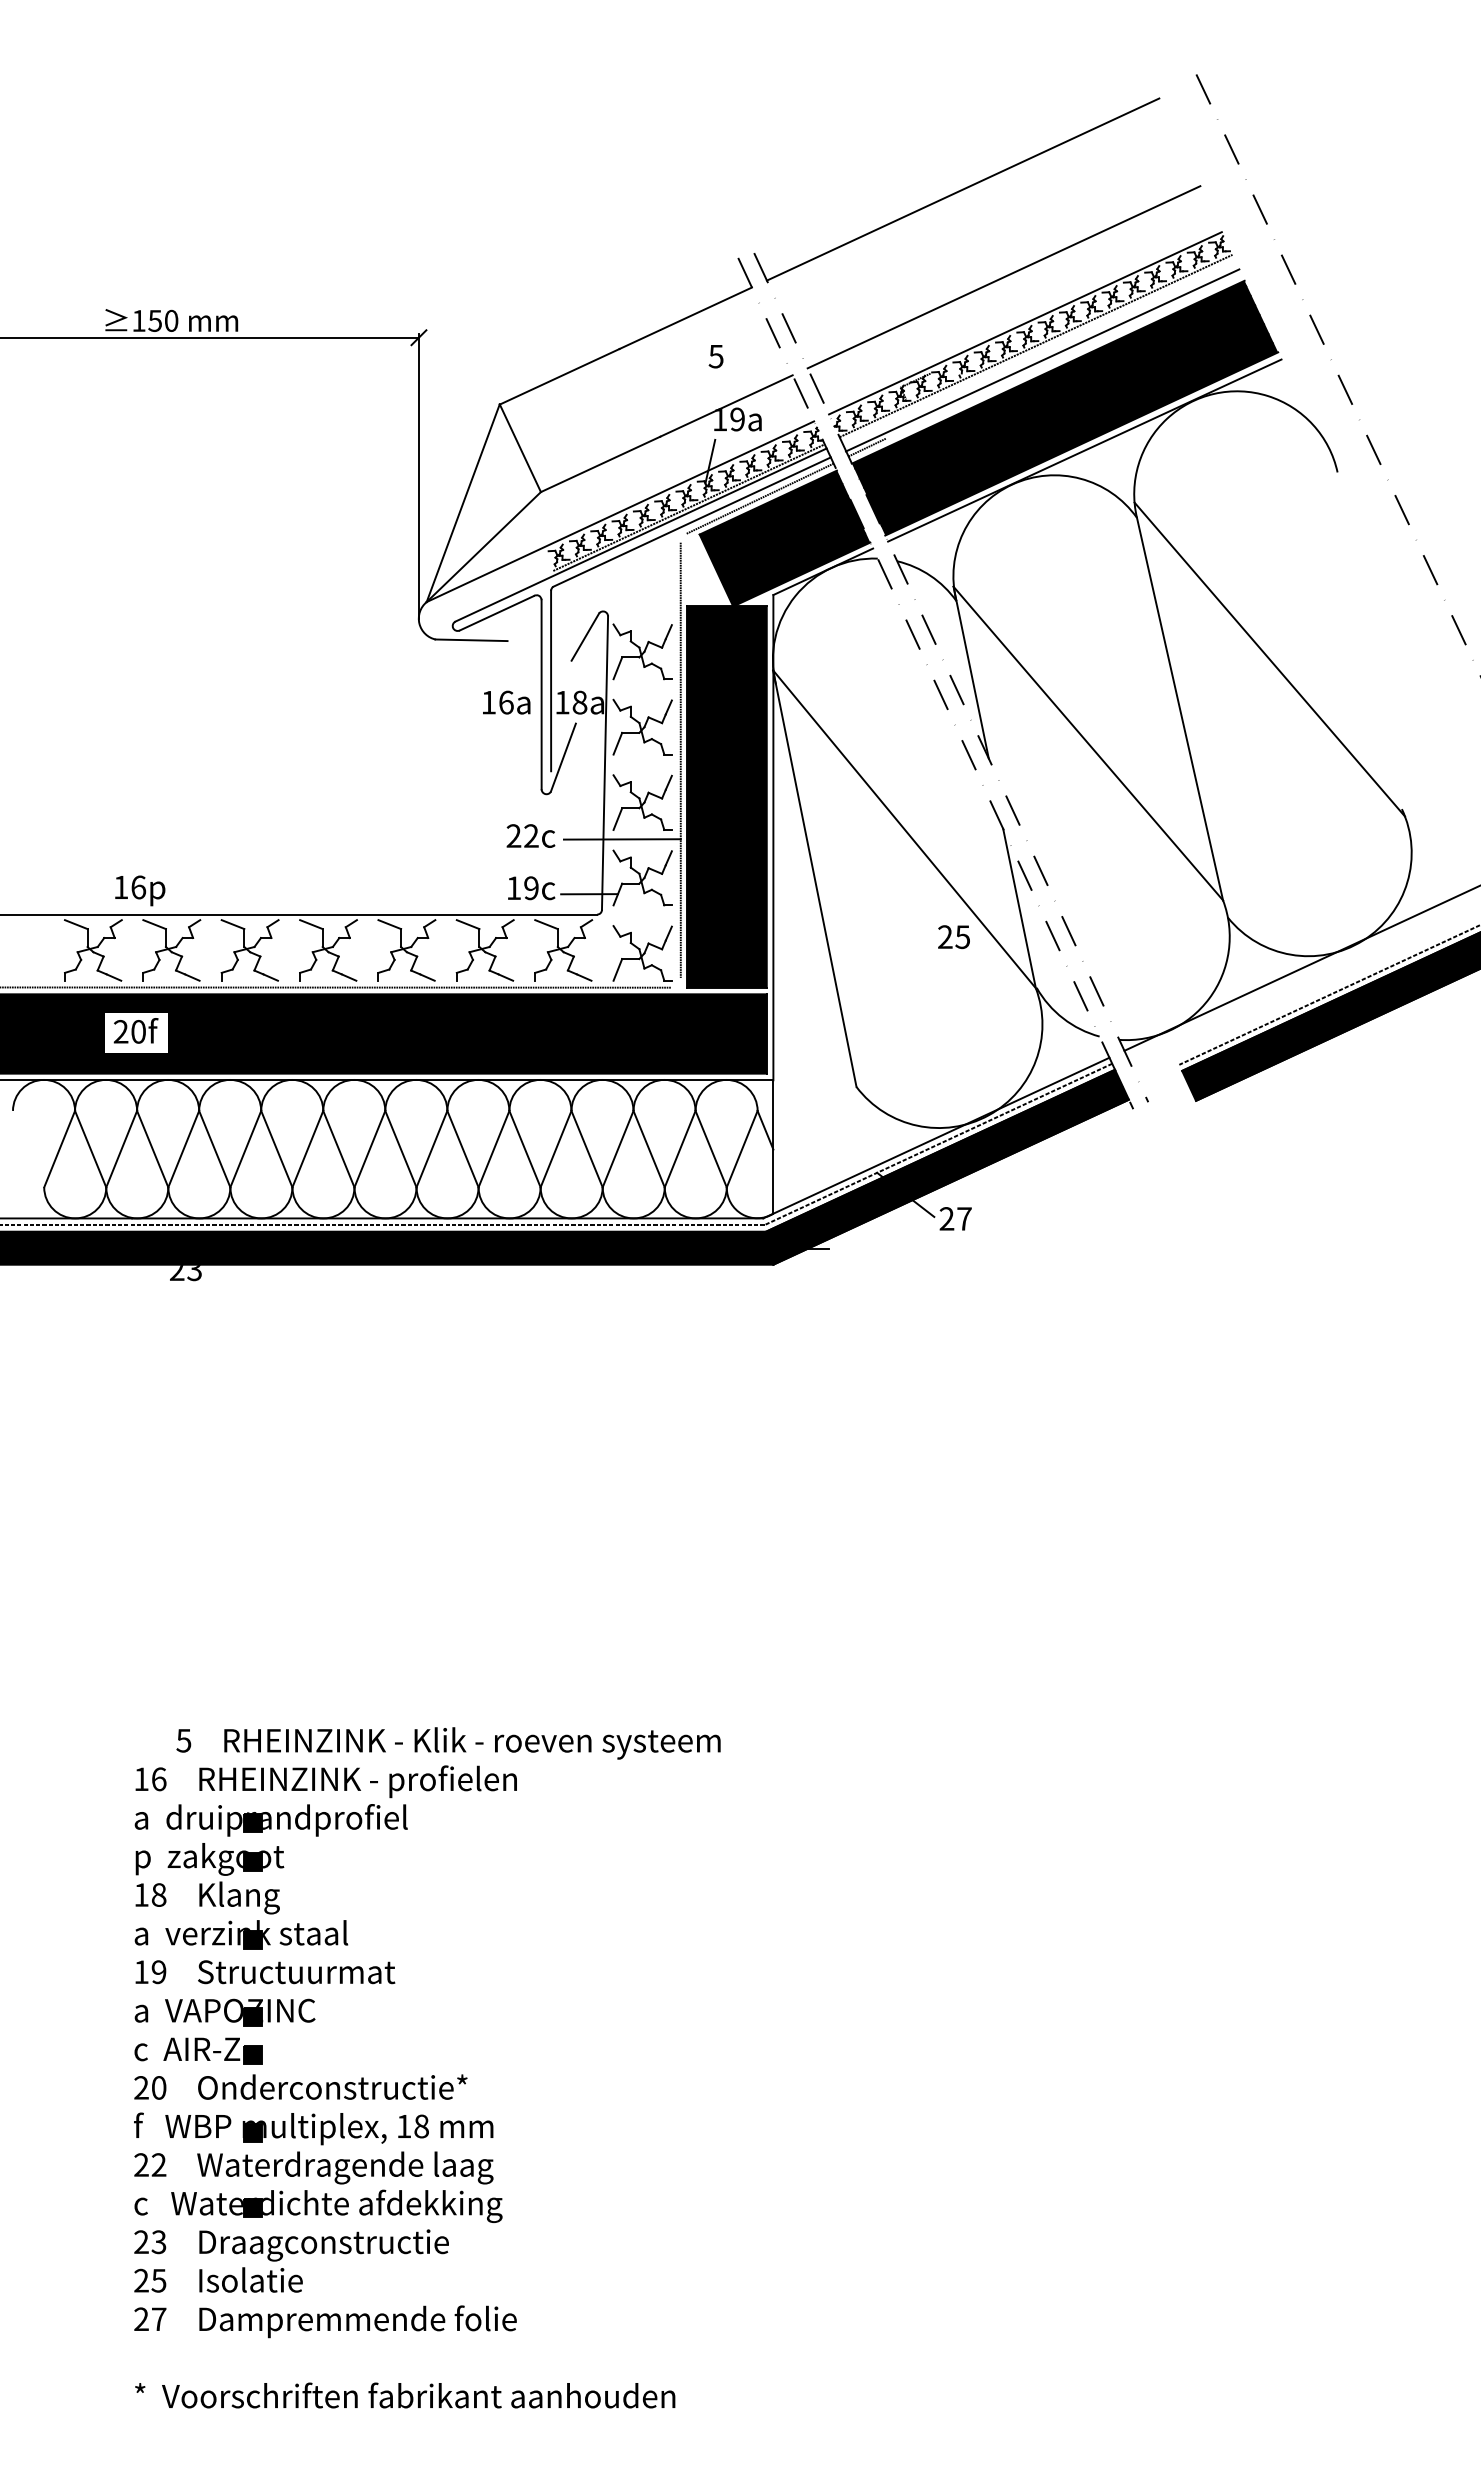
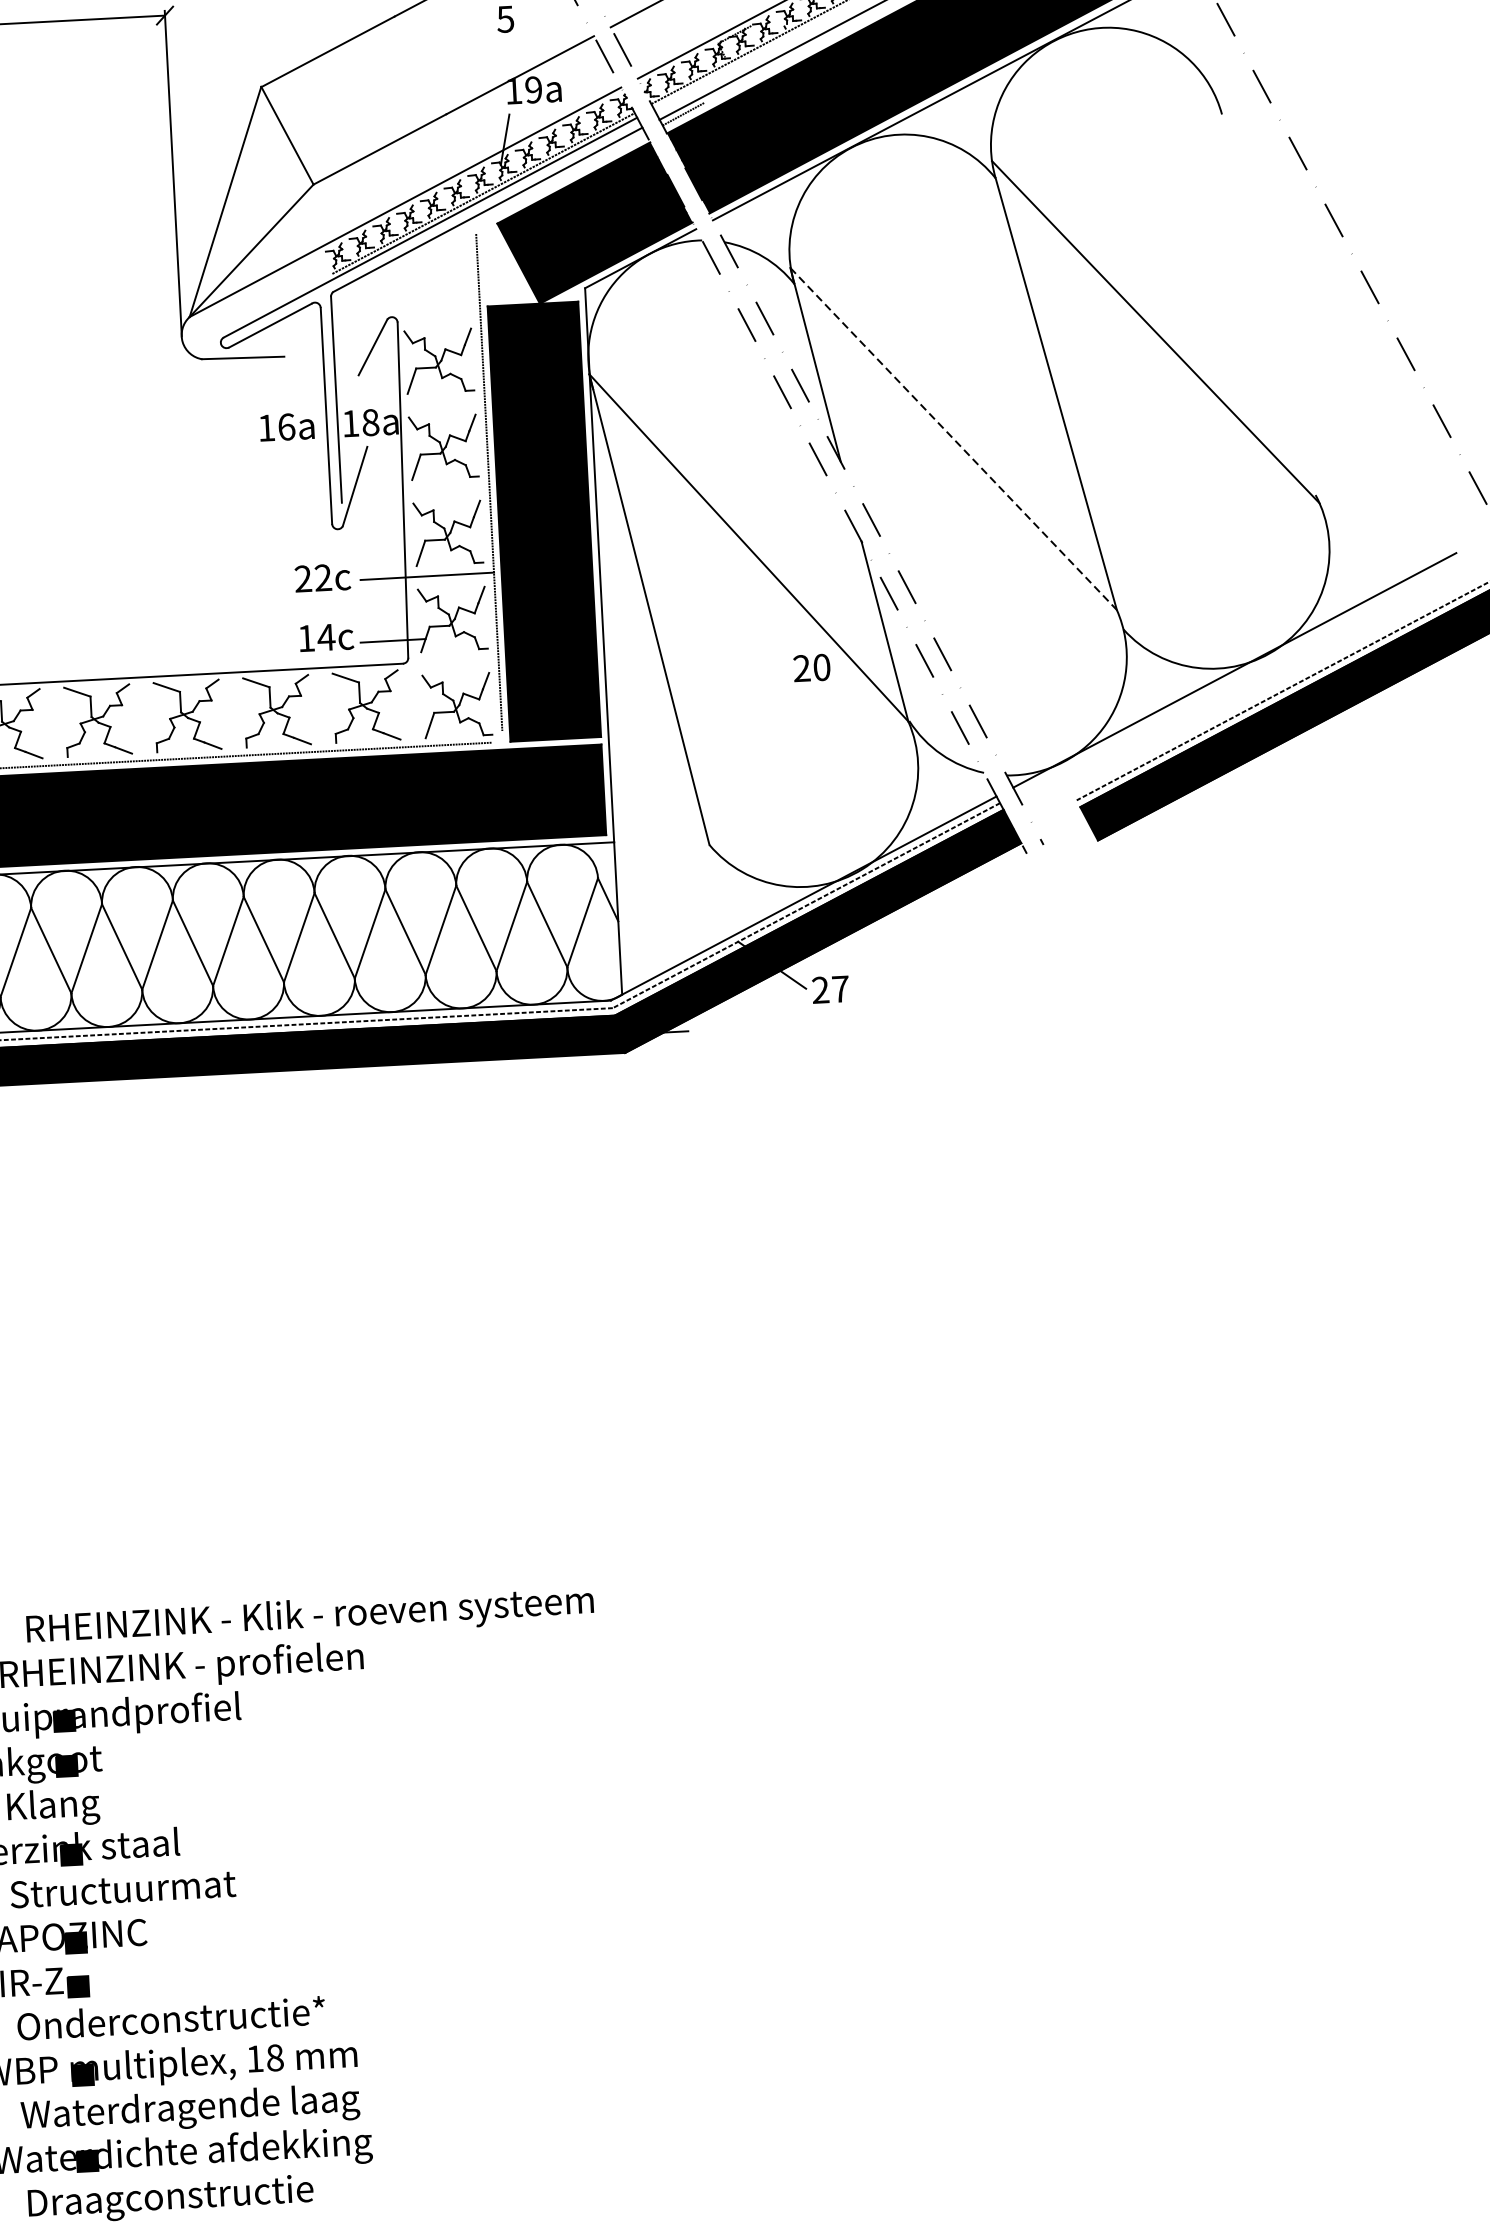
line: (759, 498) -> (563, 178), removed
line: (1088, 743) -> (953, 438), solid -> dashed
text: (531, 888) -> (326, 637), 19c -> 14c
text: (962, 936) -> (821, 666), 25 -> 20

